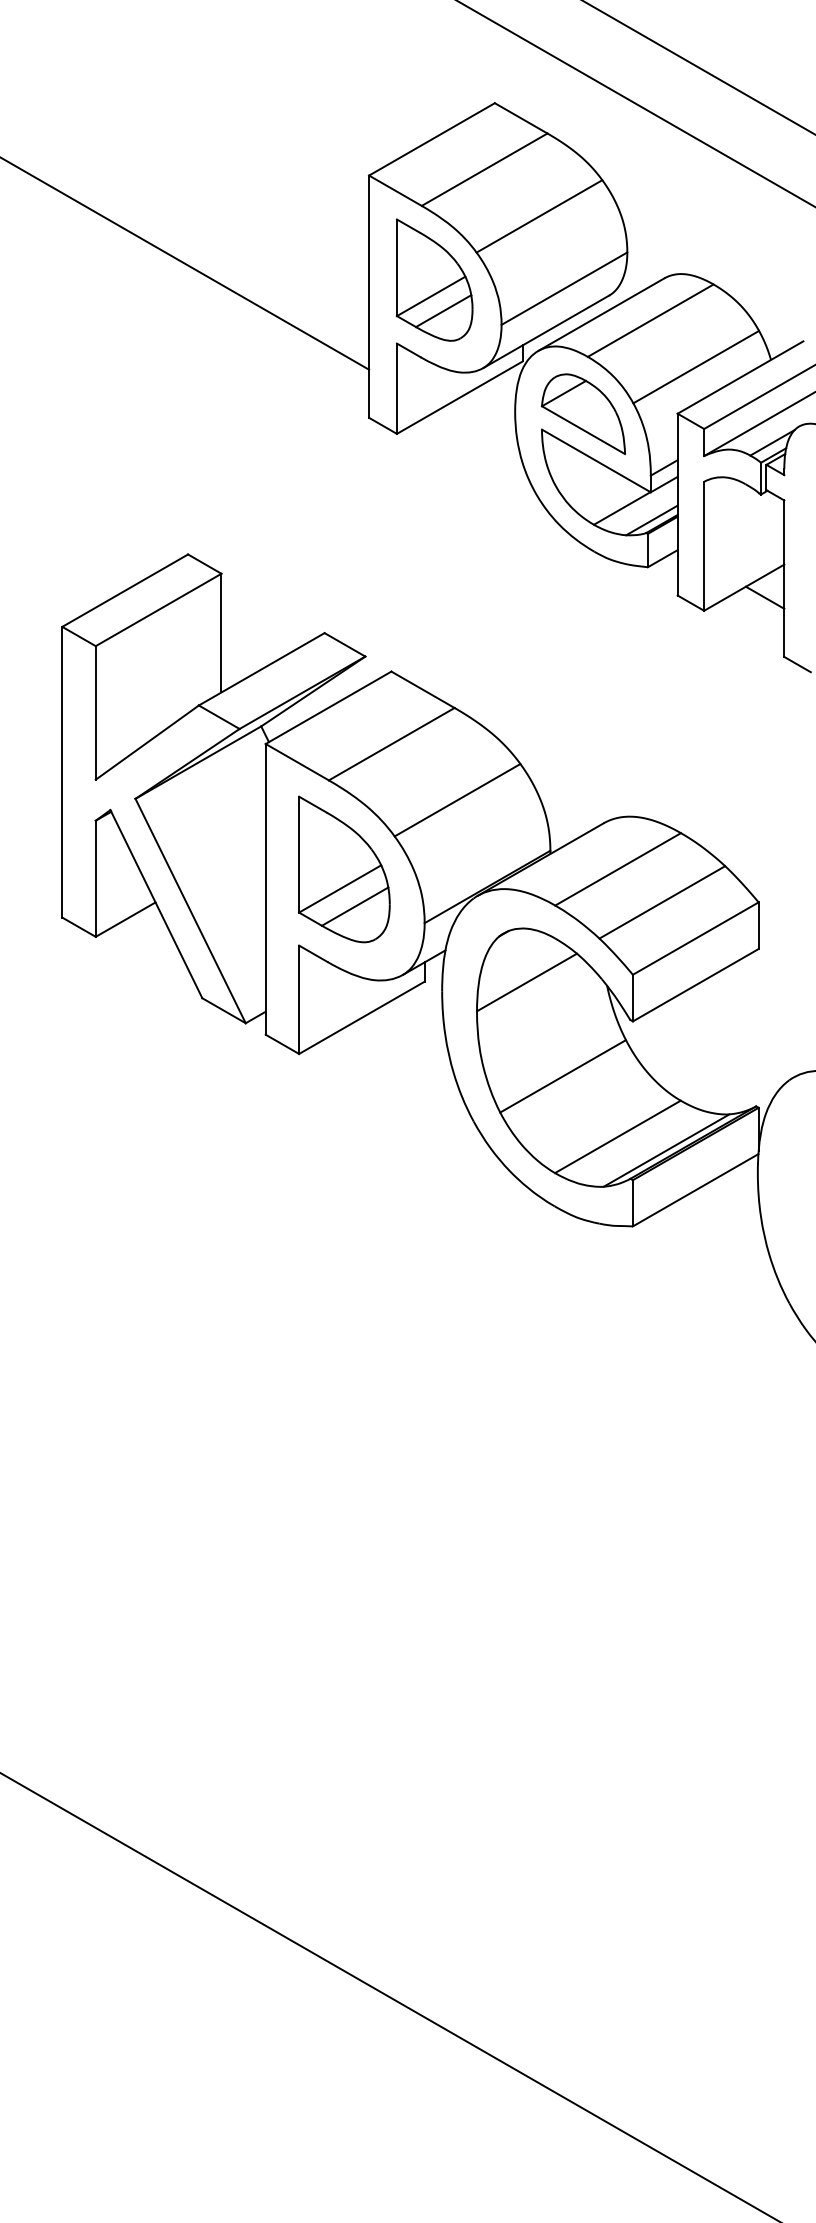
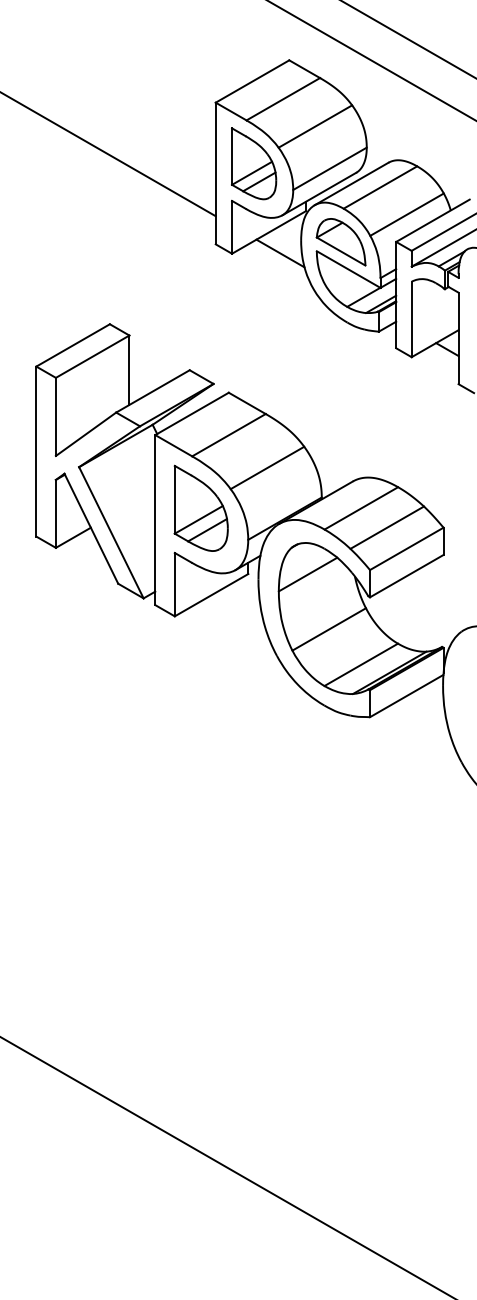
line: (479, 433) -> (280, 253), added

